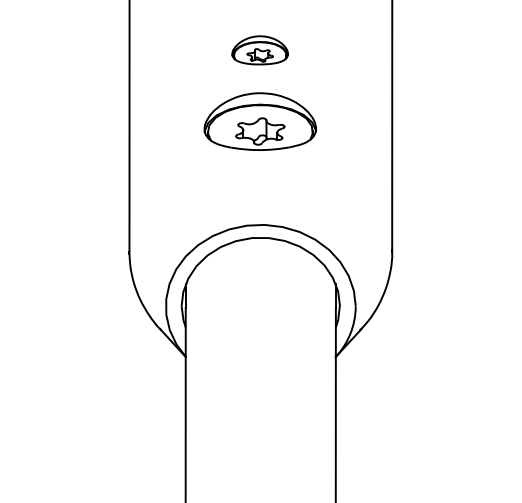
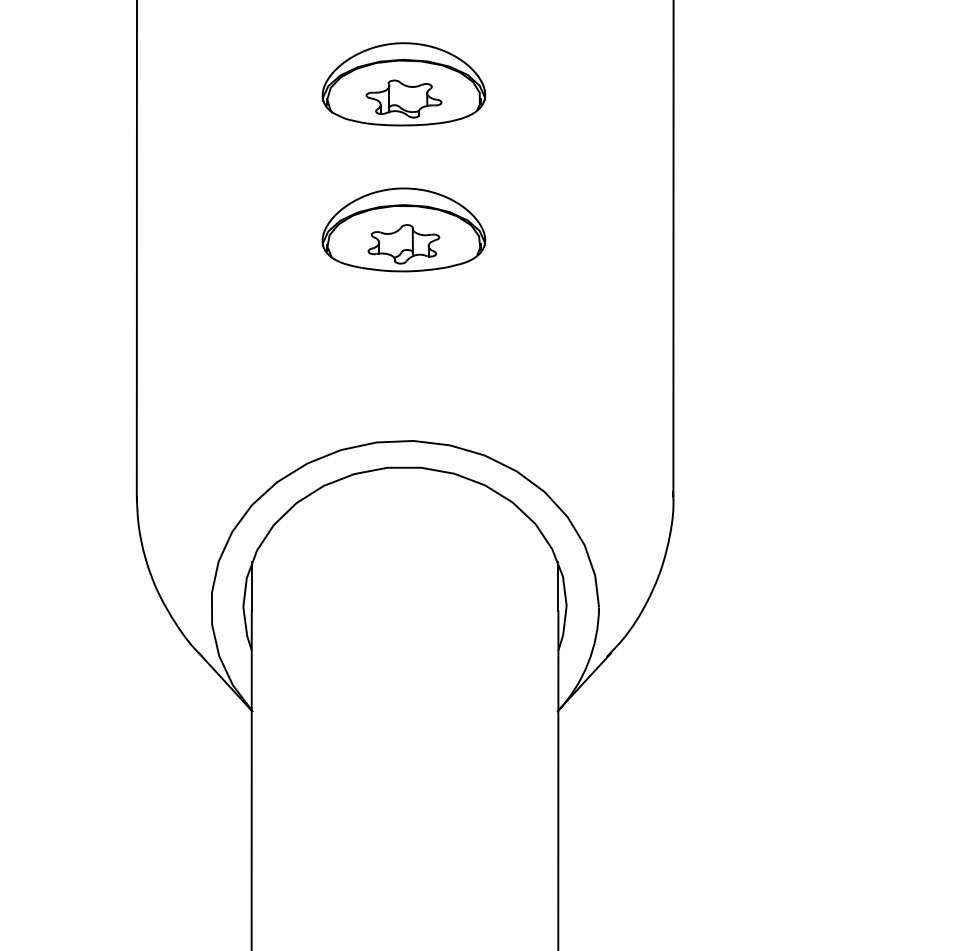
part: (259, 50) -> (402, 84), size x1.43
part: (259, 121) -> (402, 229), size x0.71

